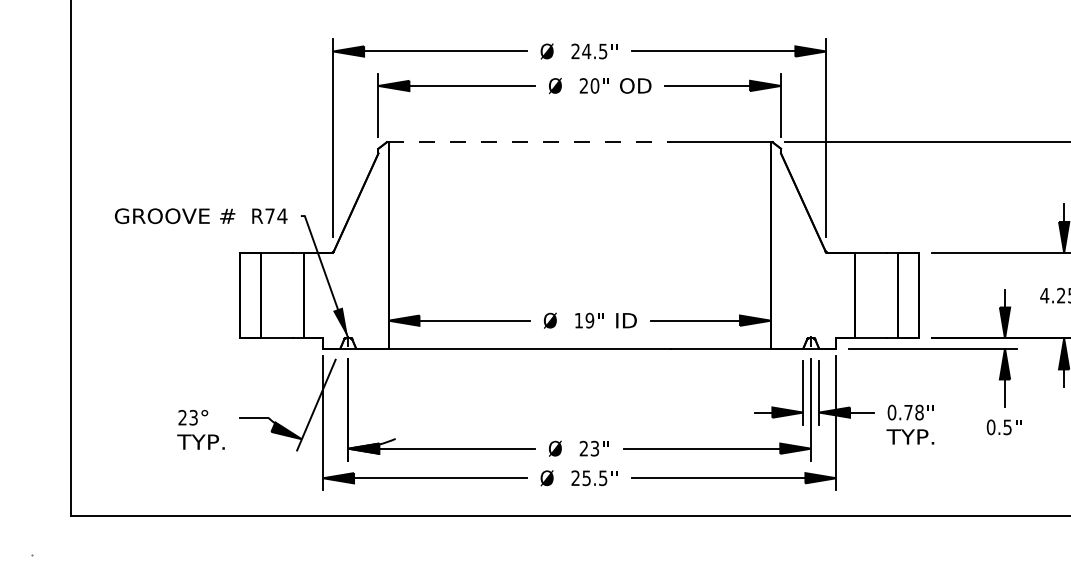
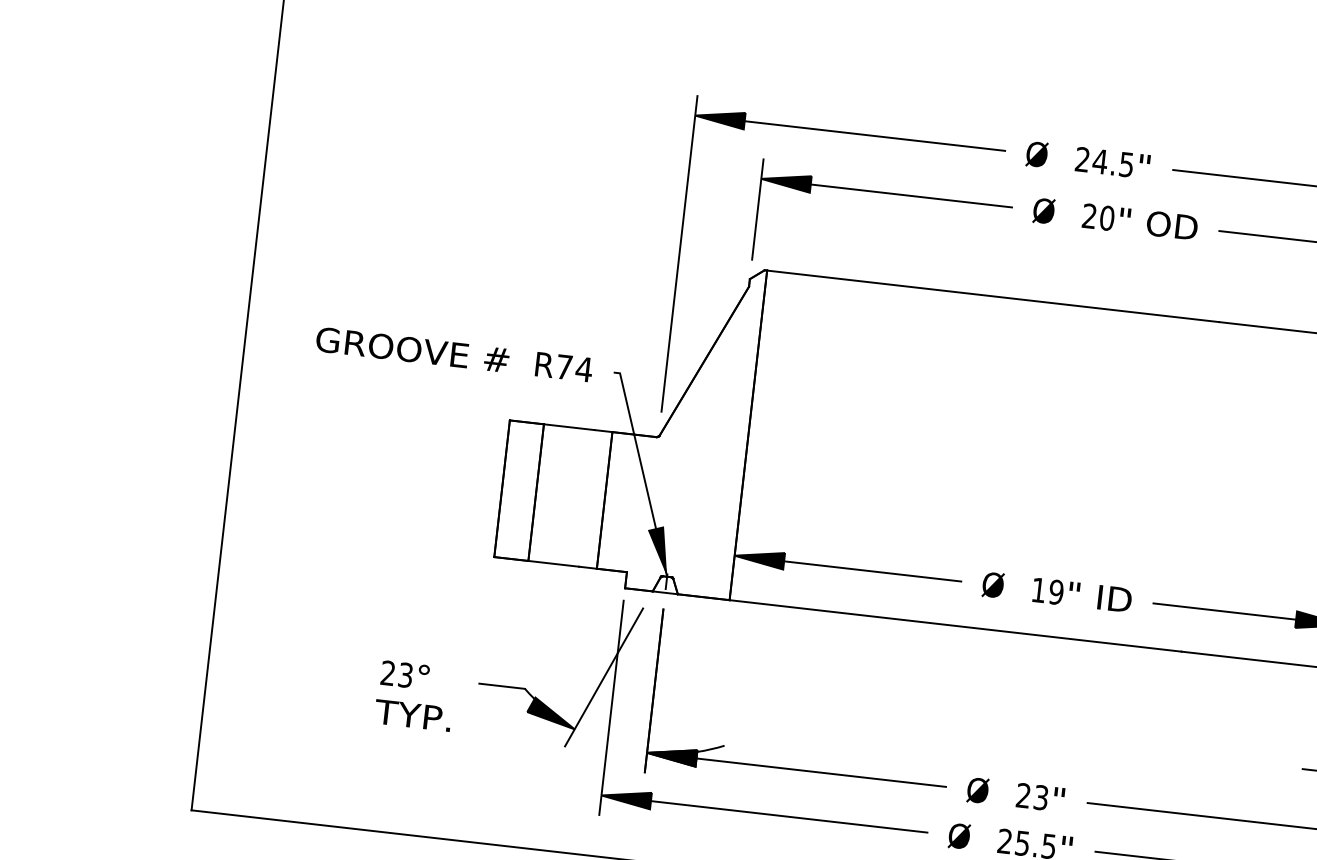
line: (530, 142) -> (993, 296), dashed -> solid

